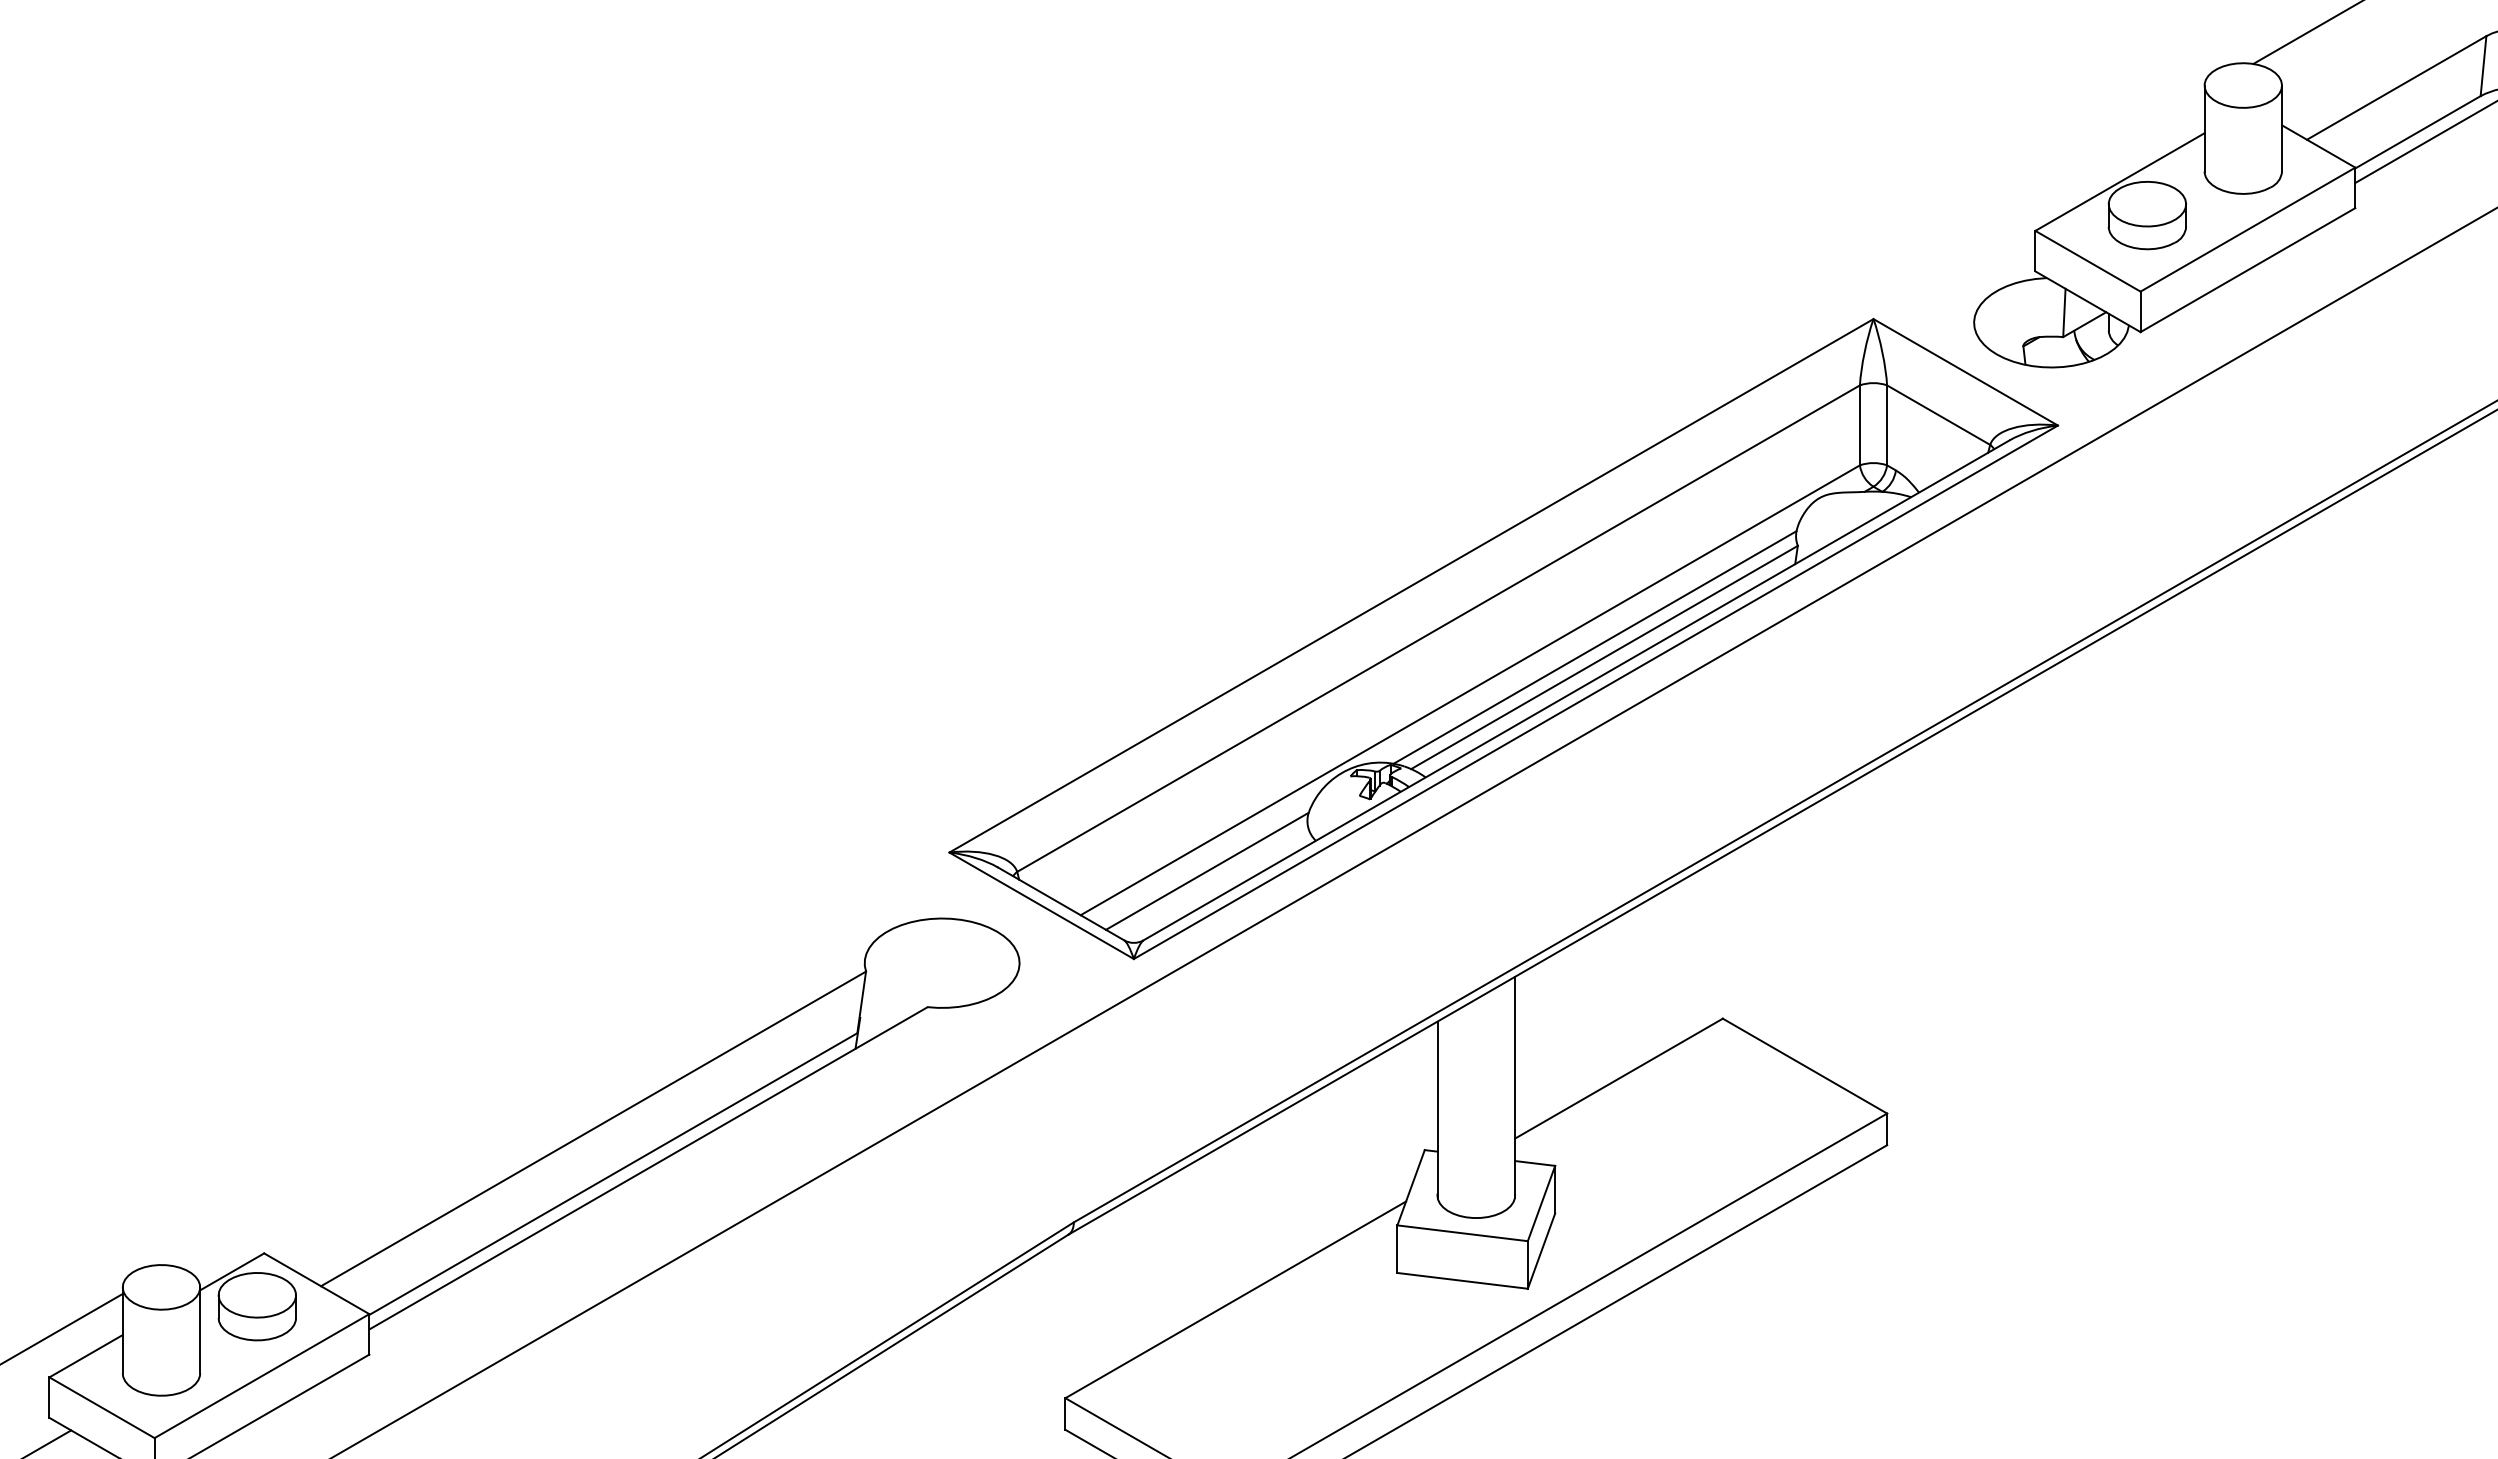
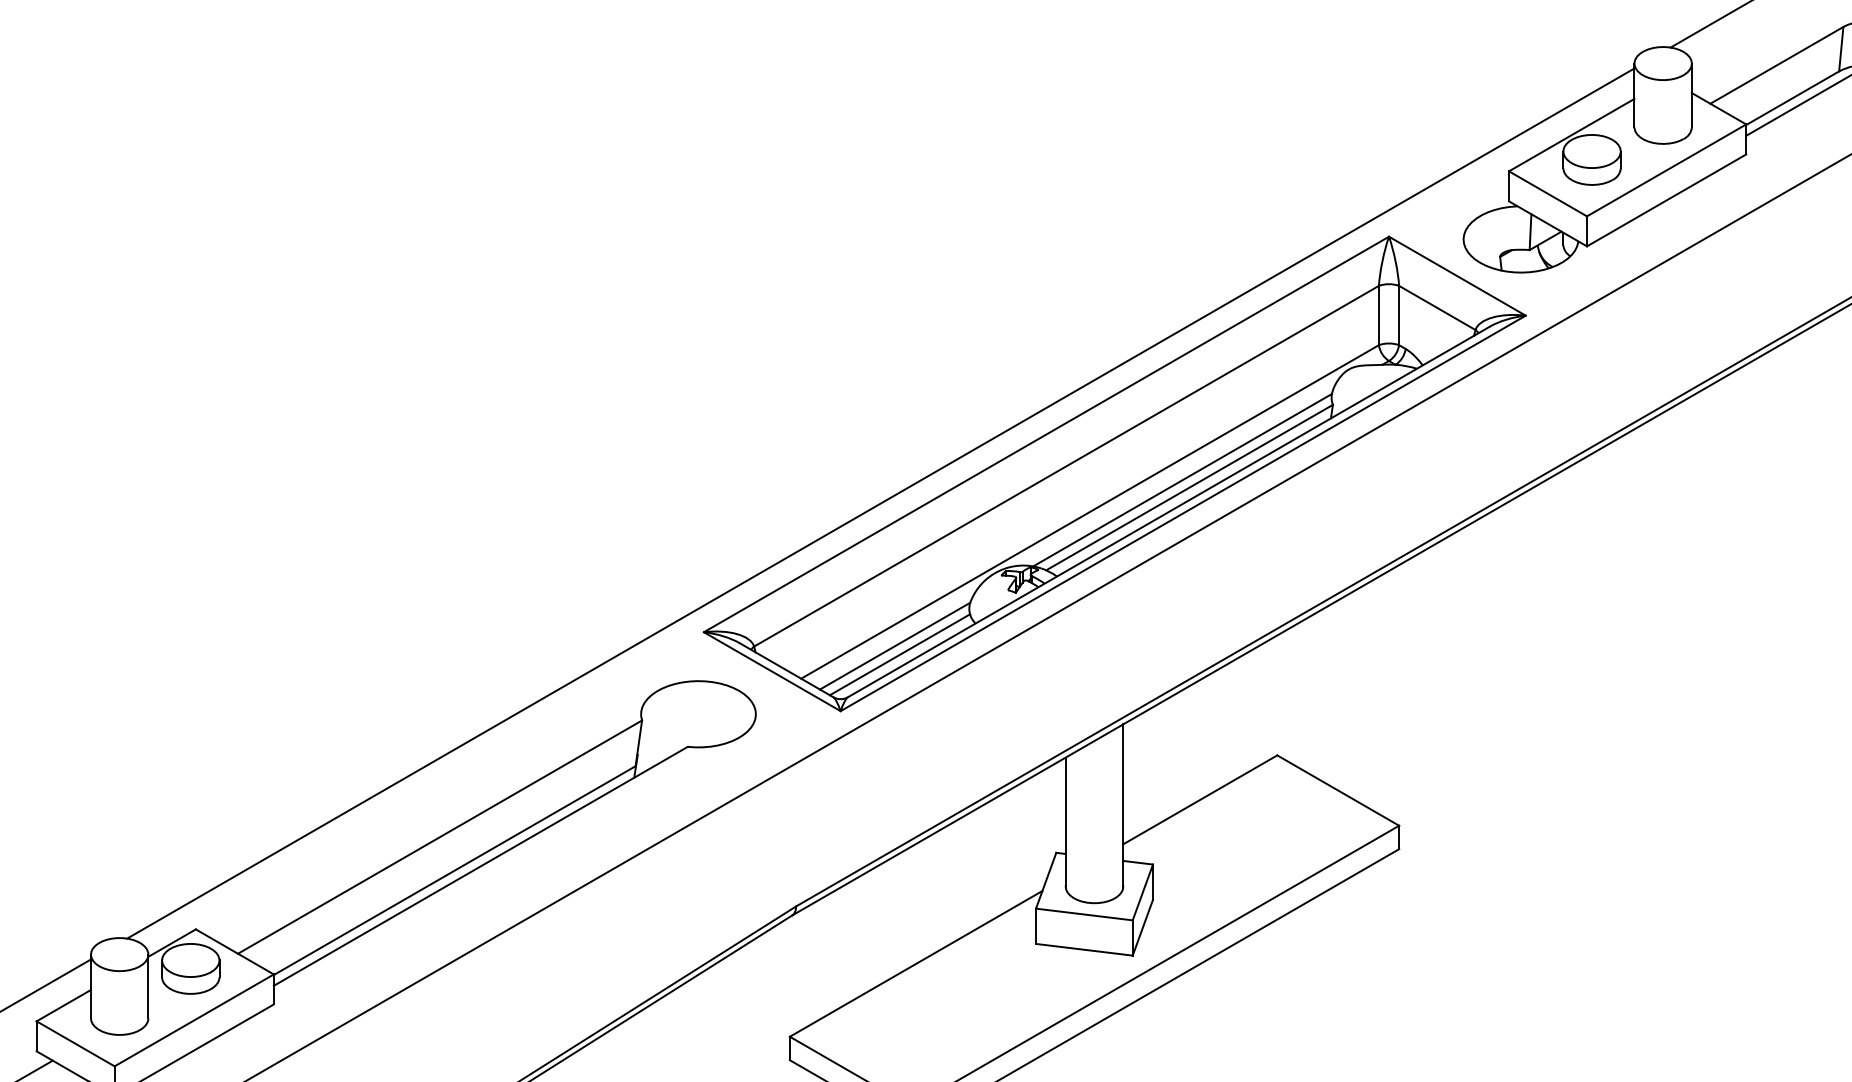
line: (1187, 678) -> (880, 503), added
line: (1213, 882) -> (899, 654), added

